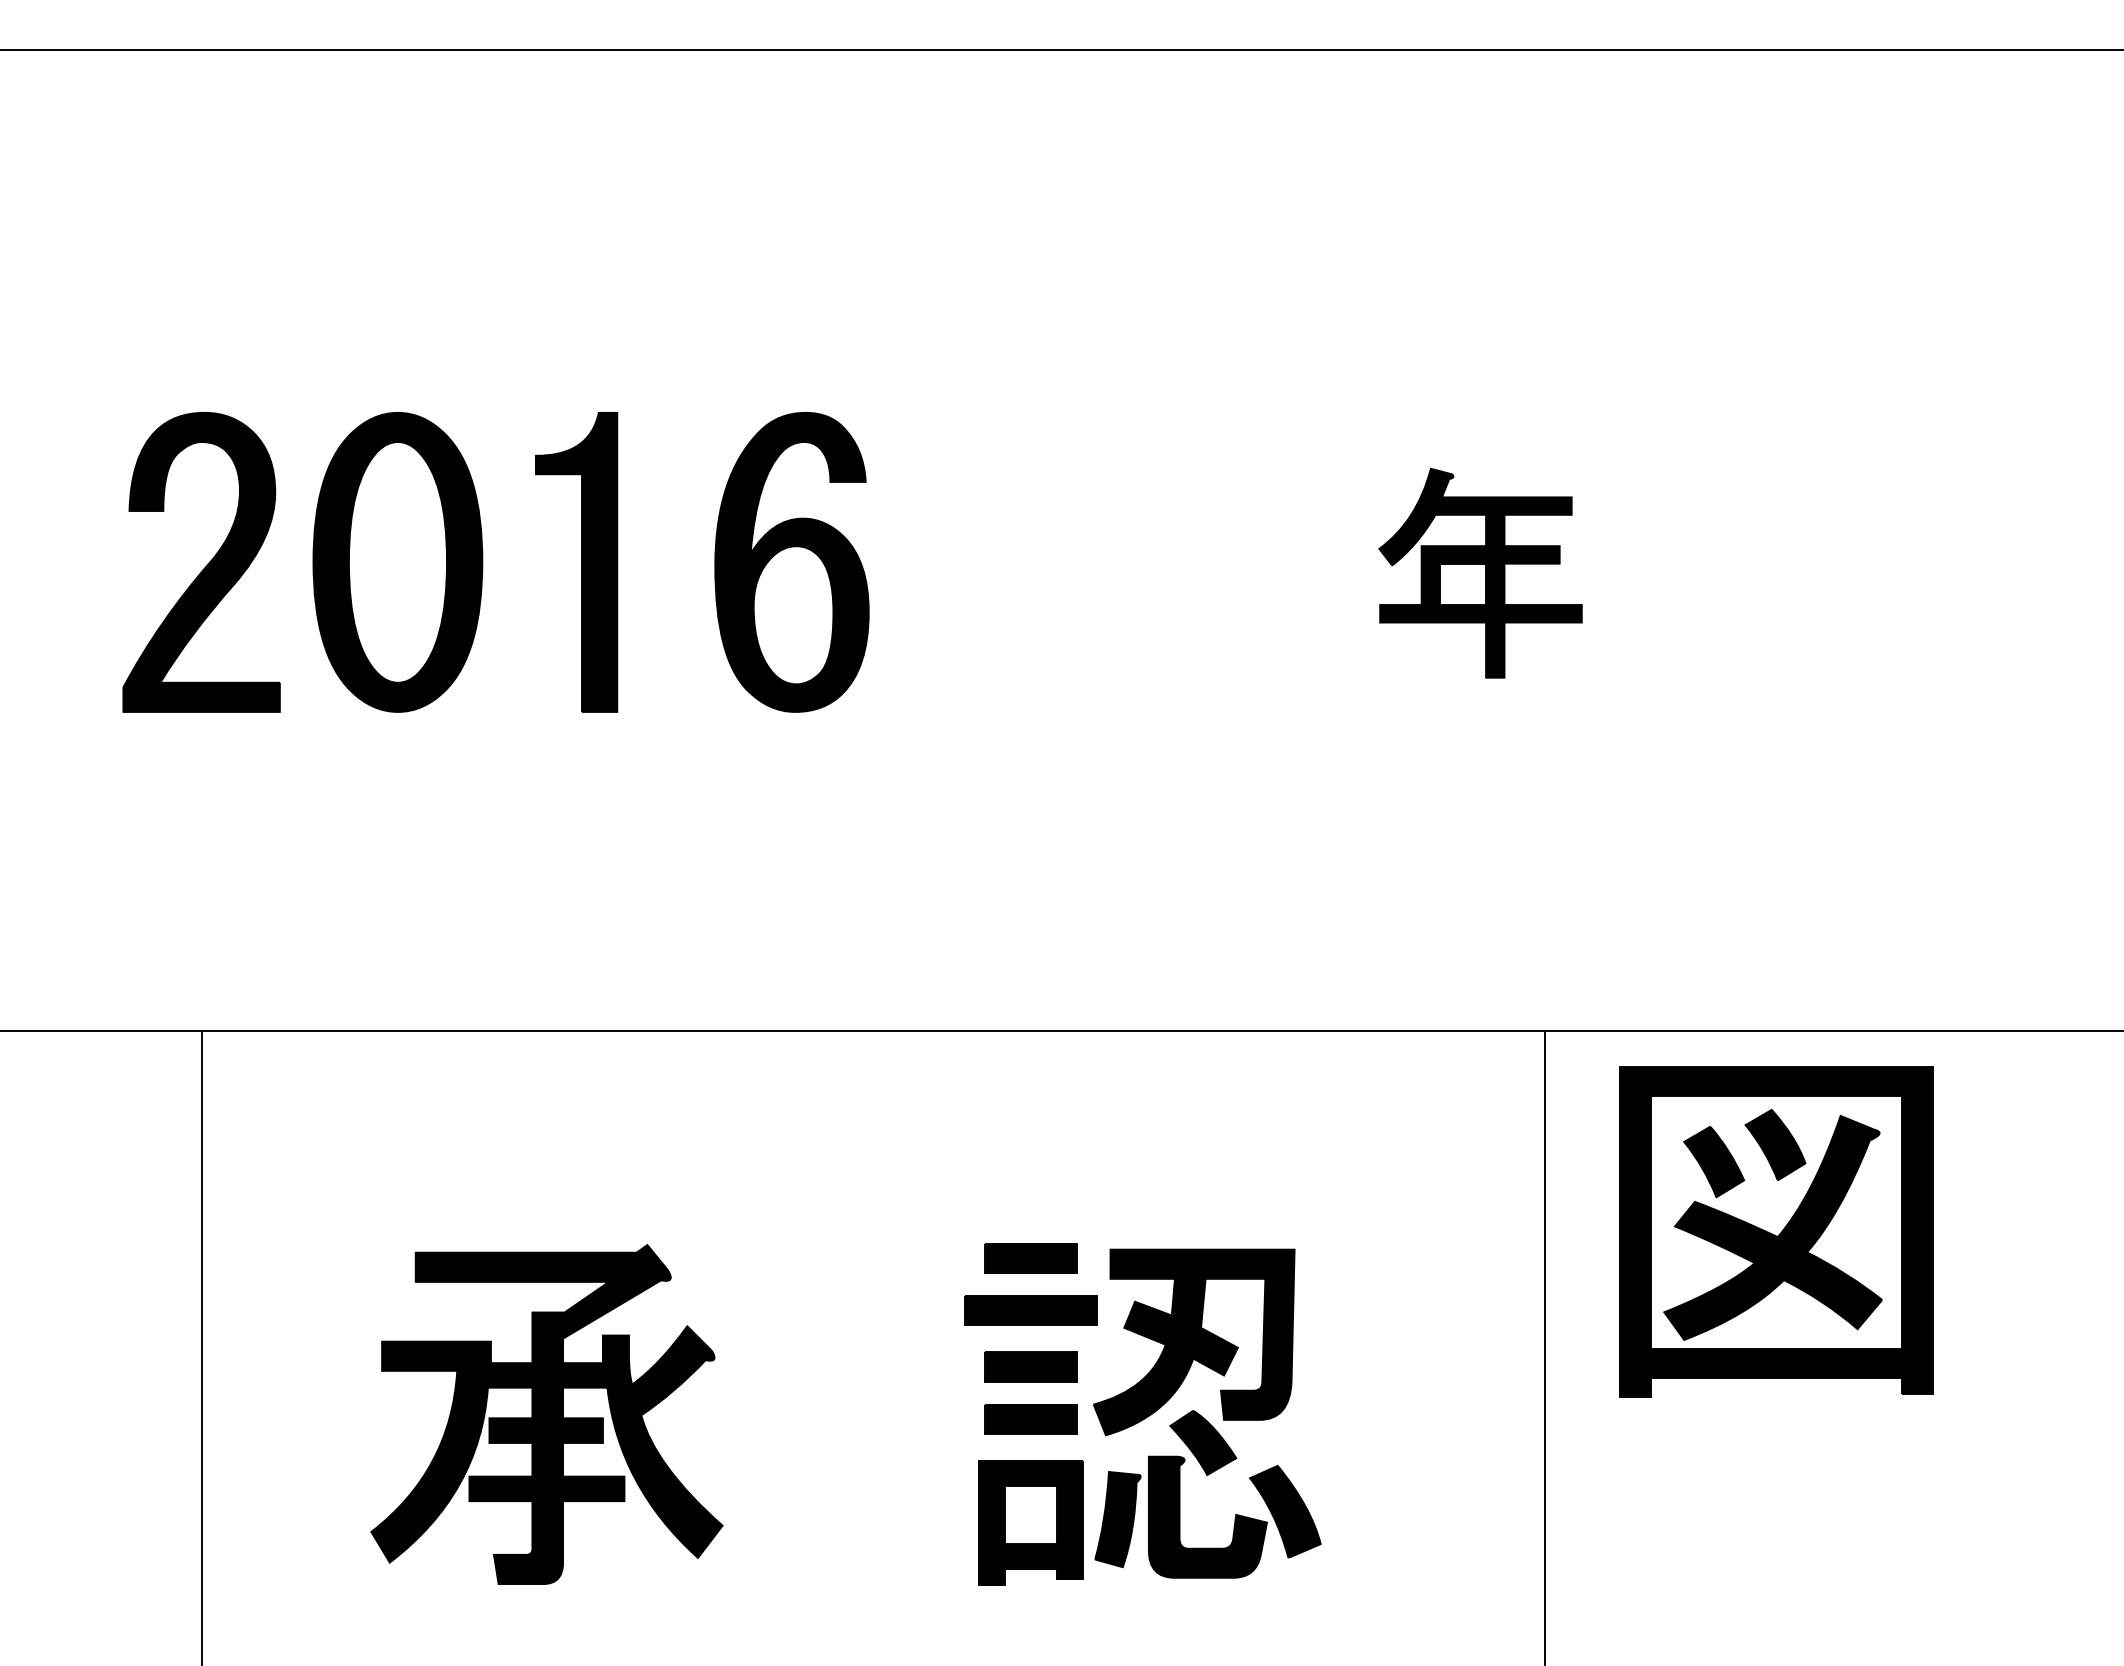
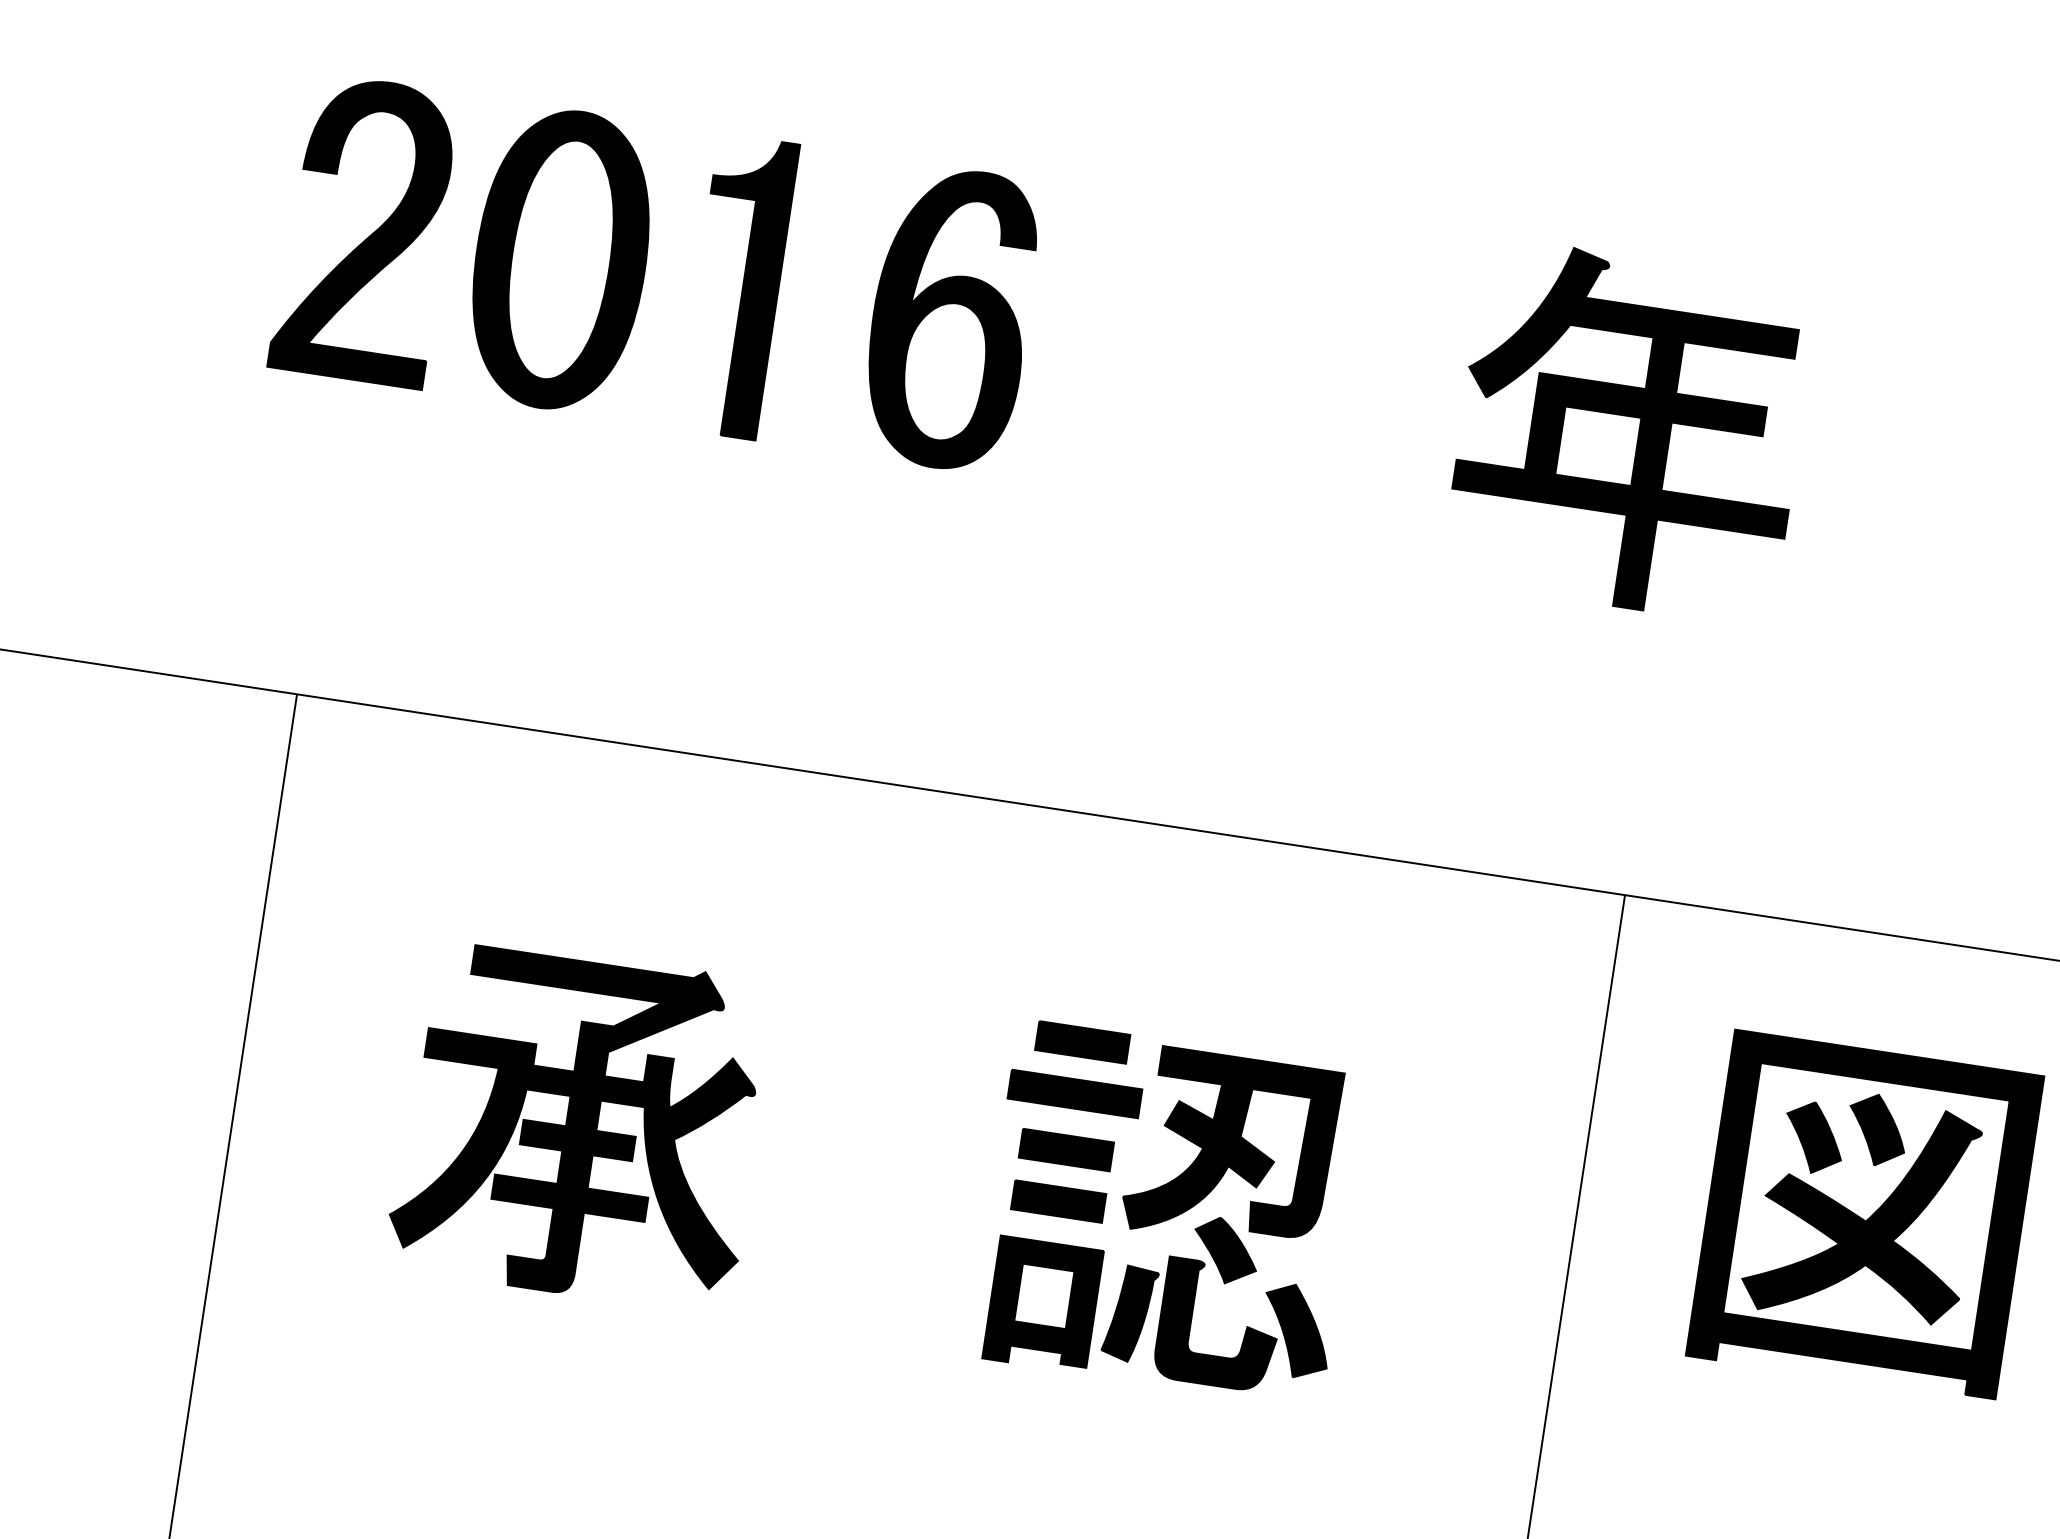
part: (1480, 573) -> (1629, 432), size x1.67
part: (1776, 1231) -> (1865, 1215), moved

